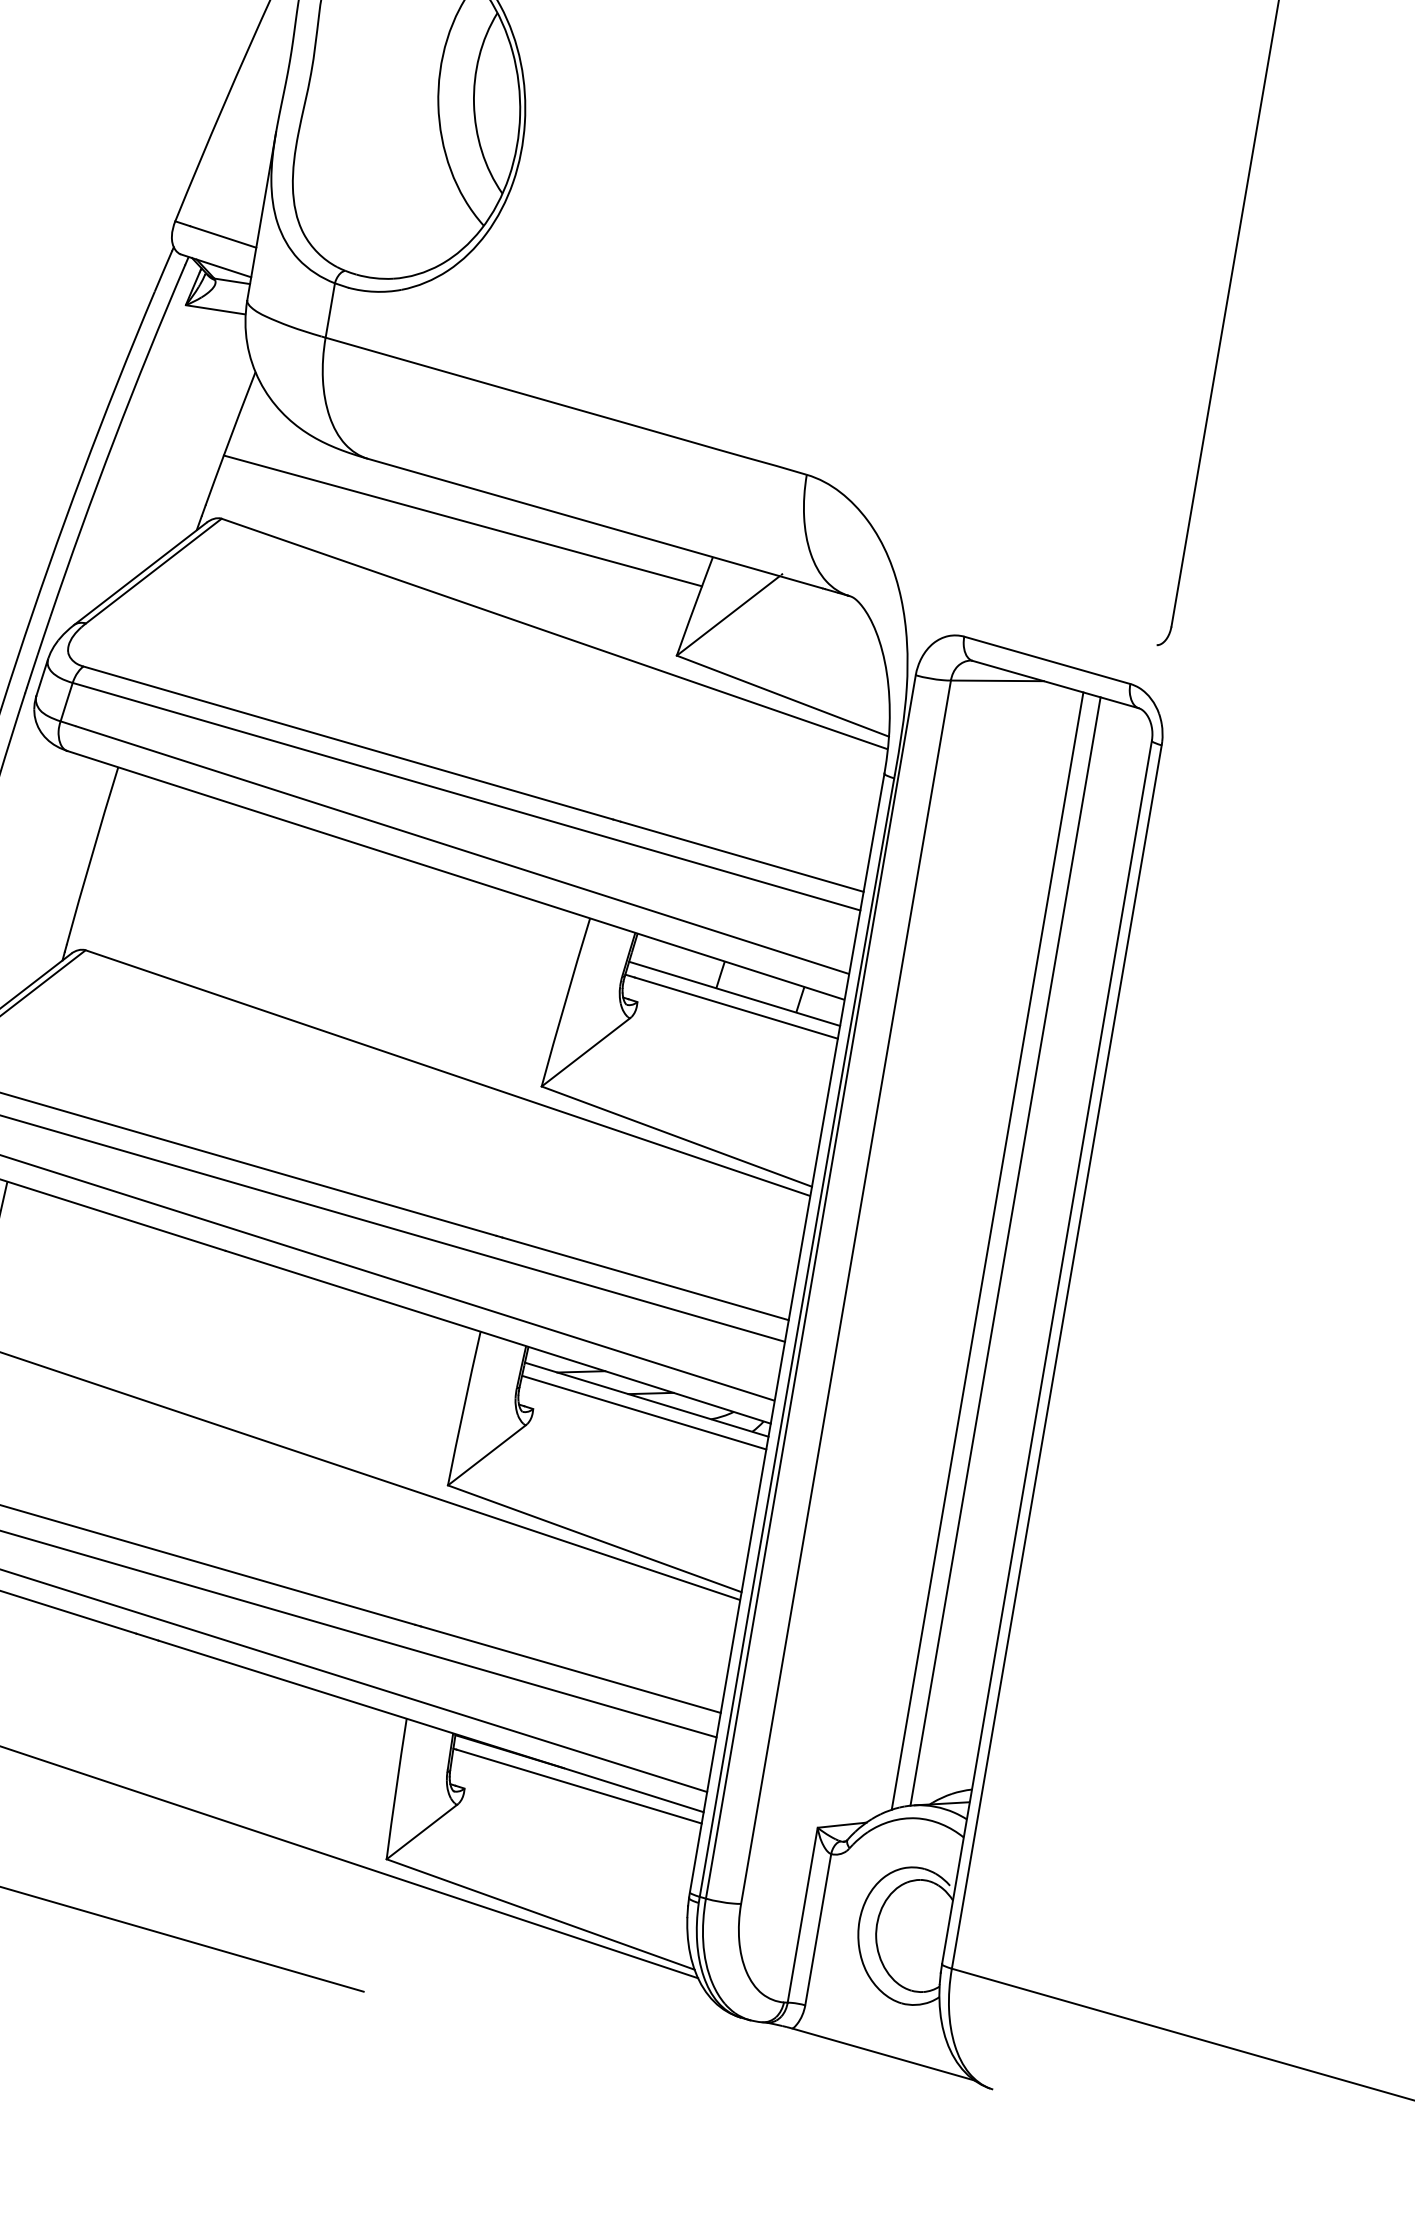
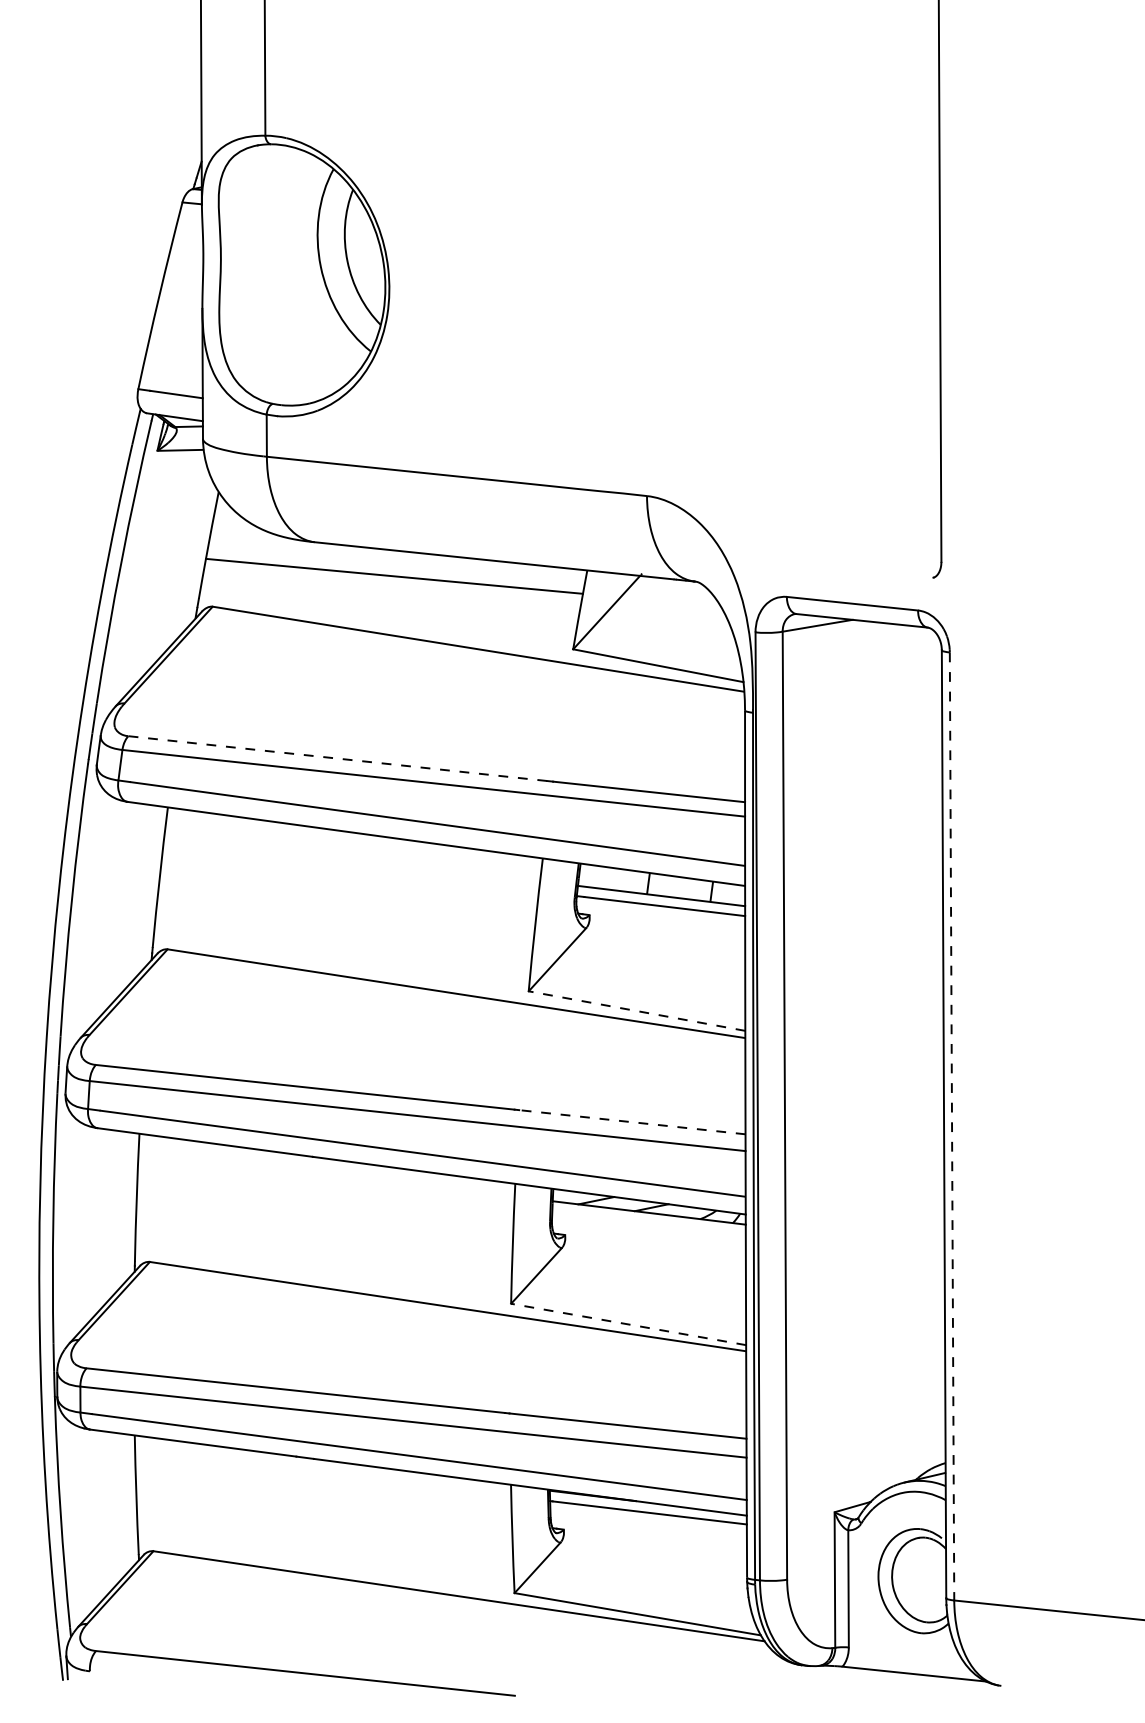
line: (348, 742) -> (337, 758), solid -> dashed
line: (676, 1137) -> (636, 1011), solid -> dashed
line: (987, 1250) -> (885, 1055), removed
line: (1005, 1250) -> (899, 1053), removed
line: (645, 1279) -> (632, 1122), solid -> dashed
line: (1057, 1357) -> (952, 1126), solid -> dashed
line: (644, 1412) -> (649, 1222), removed
line: (594, 1538) -> (628, 1324), solid -> dashed

